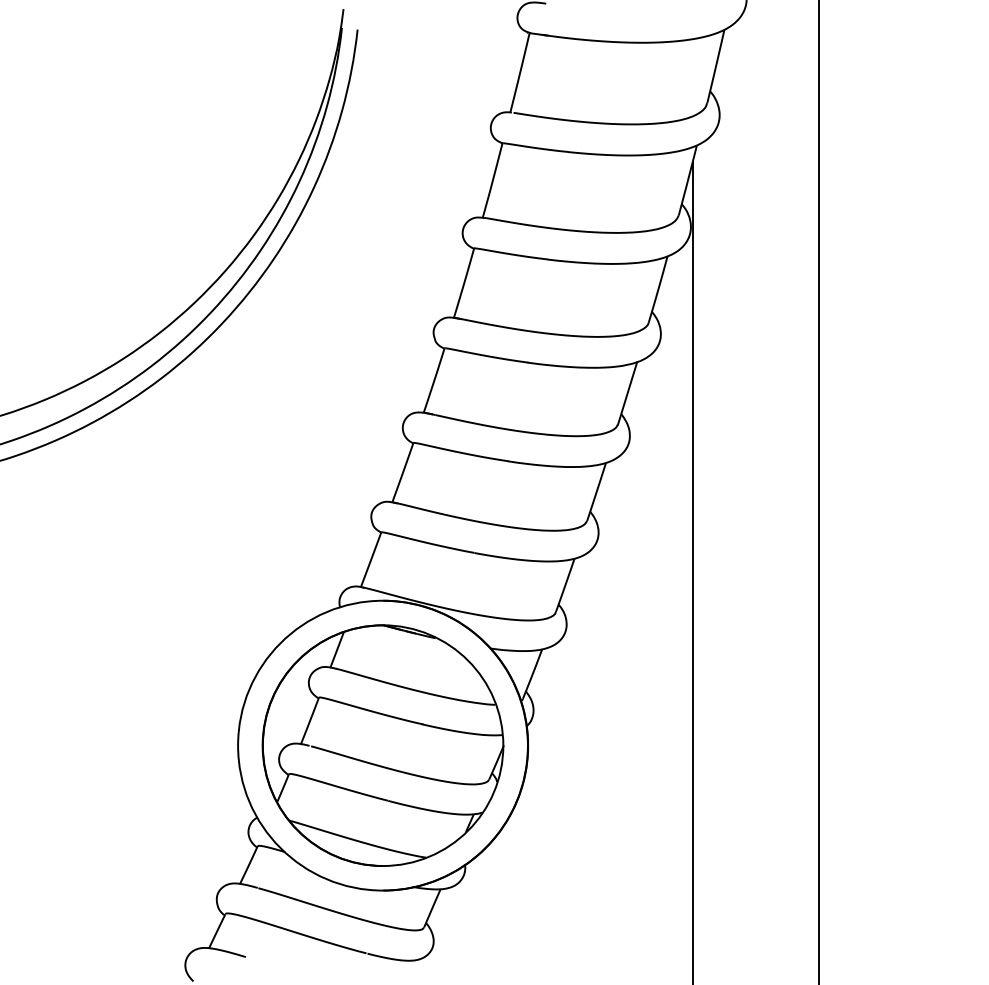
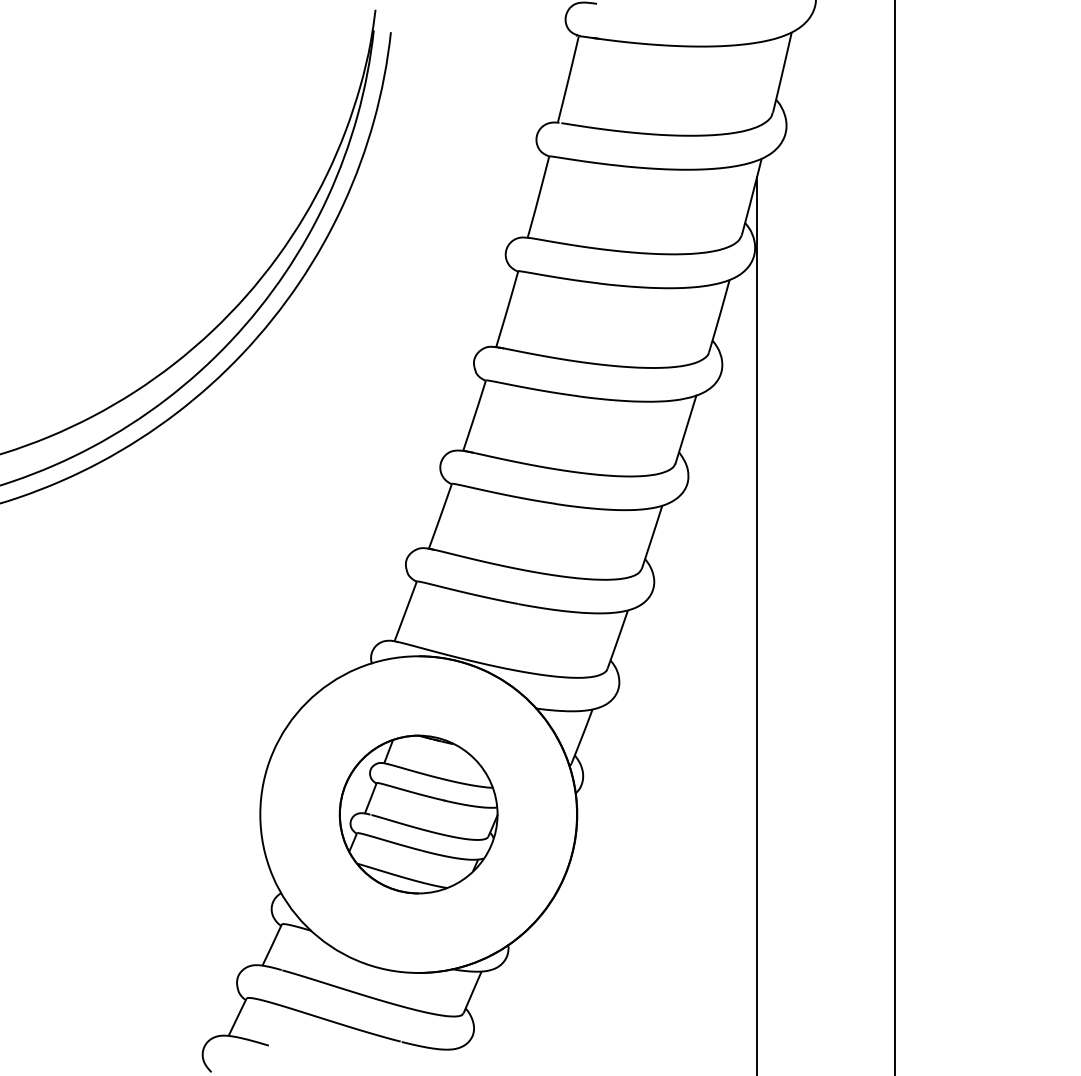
part: (382, 745) -> (418, 814), size x0.6

